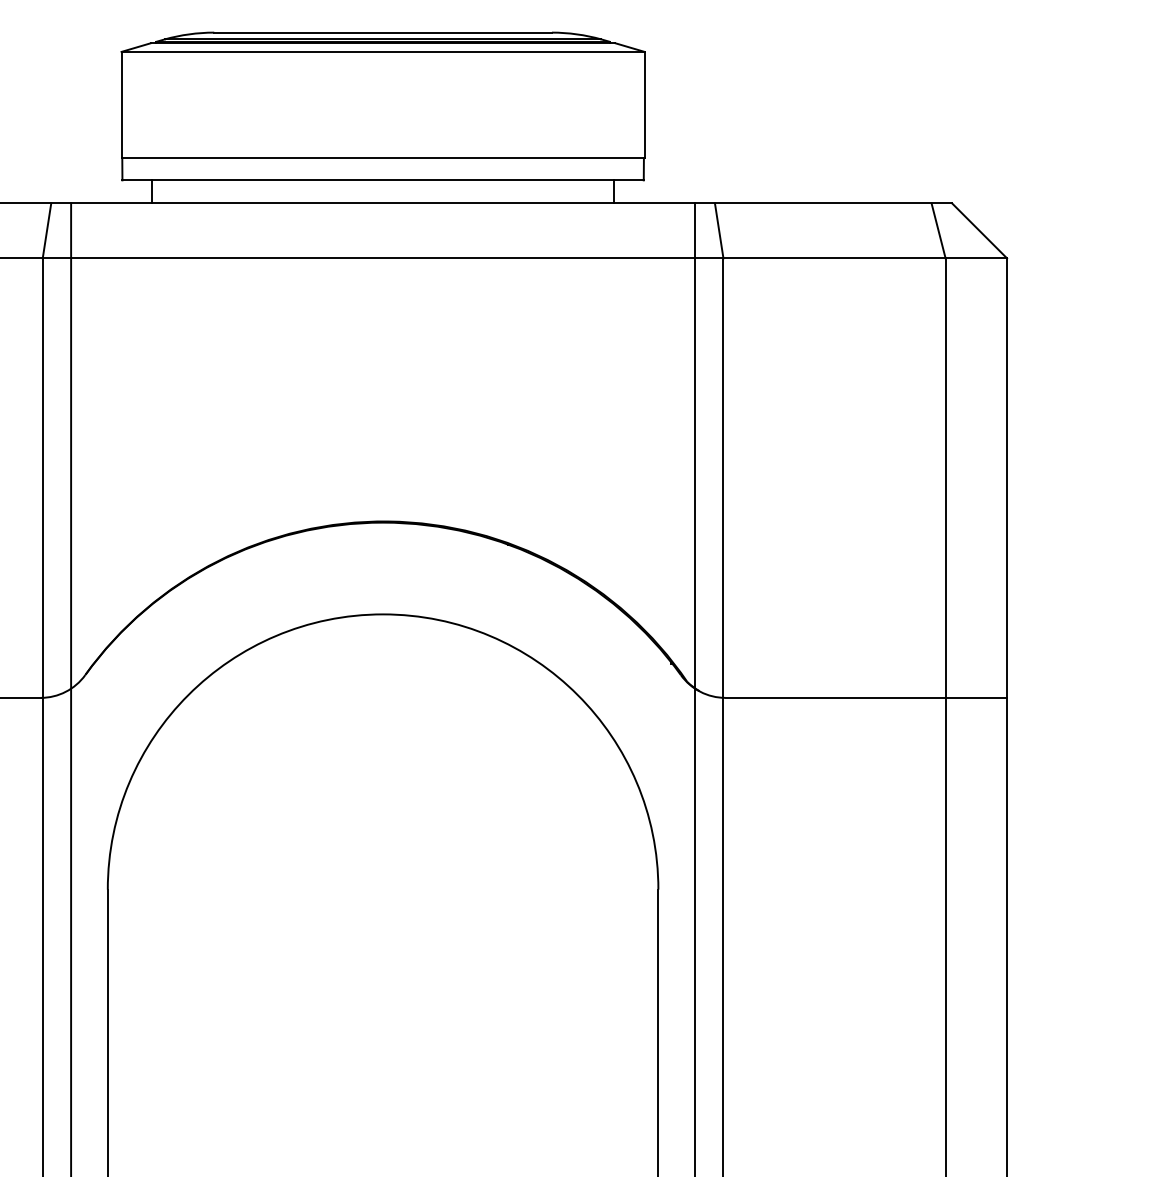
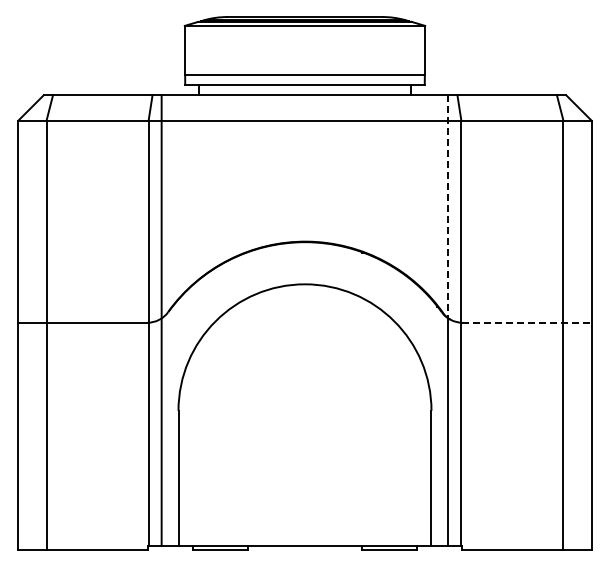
line: (695, 447) -> (448, 207), solid -> dashed
line: (867, 697) -> (527, 322), solid -> dashed

